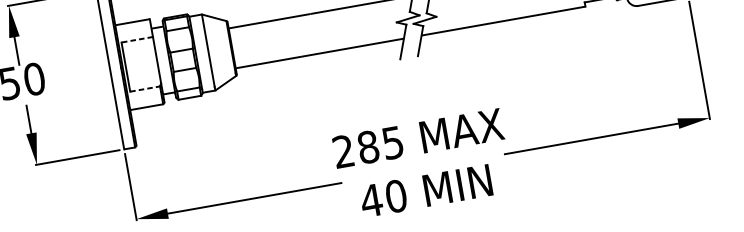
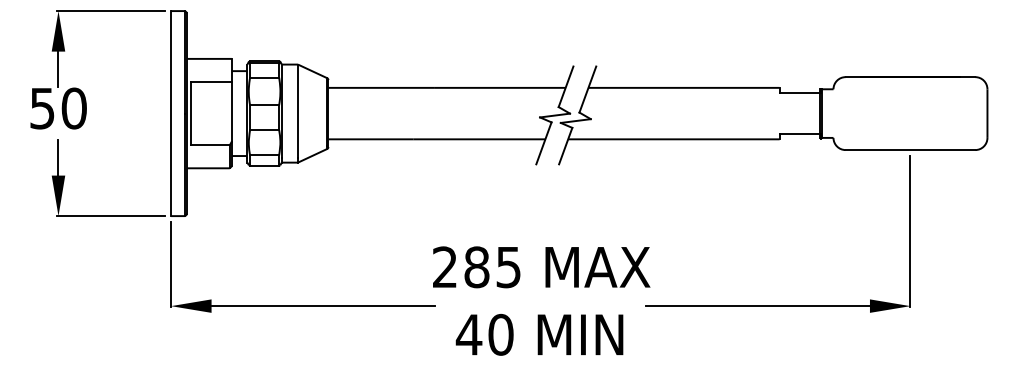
line: (137, 39) -> (211, 81), dashed -> solid
line: (145, 89) -> (211, 145), dashed -> solid

